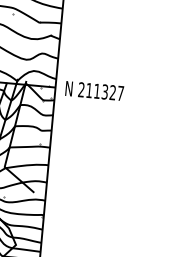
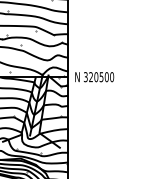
text: (100, 92) -> (98, 77), 211327 -> 320500

